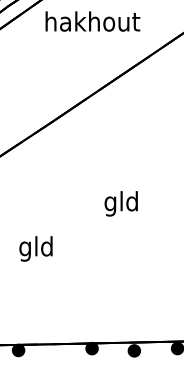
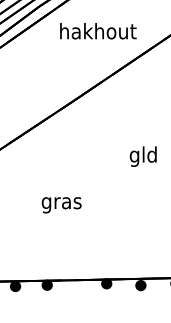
text: (93, 21) -> (98, 31), moved
text: (120, 203) -> (142, 156), moved
text: (36, 248) -> (61, 202), gld -> gras

